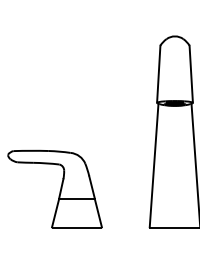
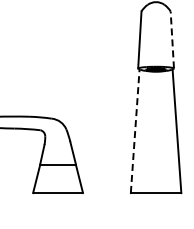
line: (191, 73) -> (172, 39), solid -> dashed
line: (154, 165) -> (135, 131), solid -> dashed

